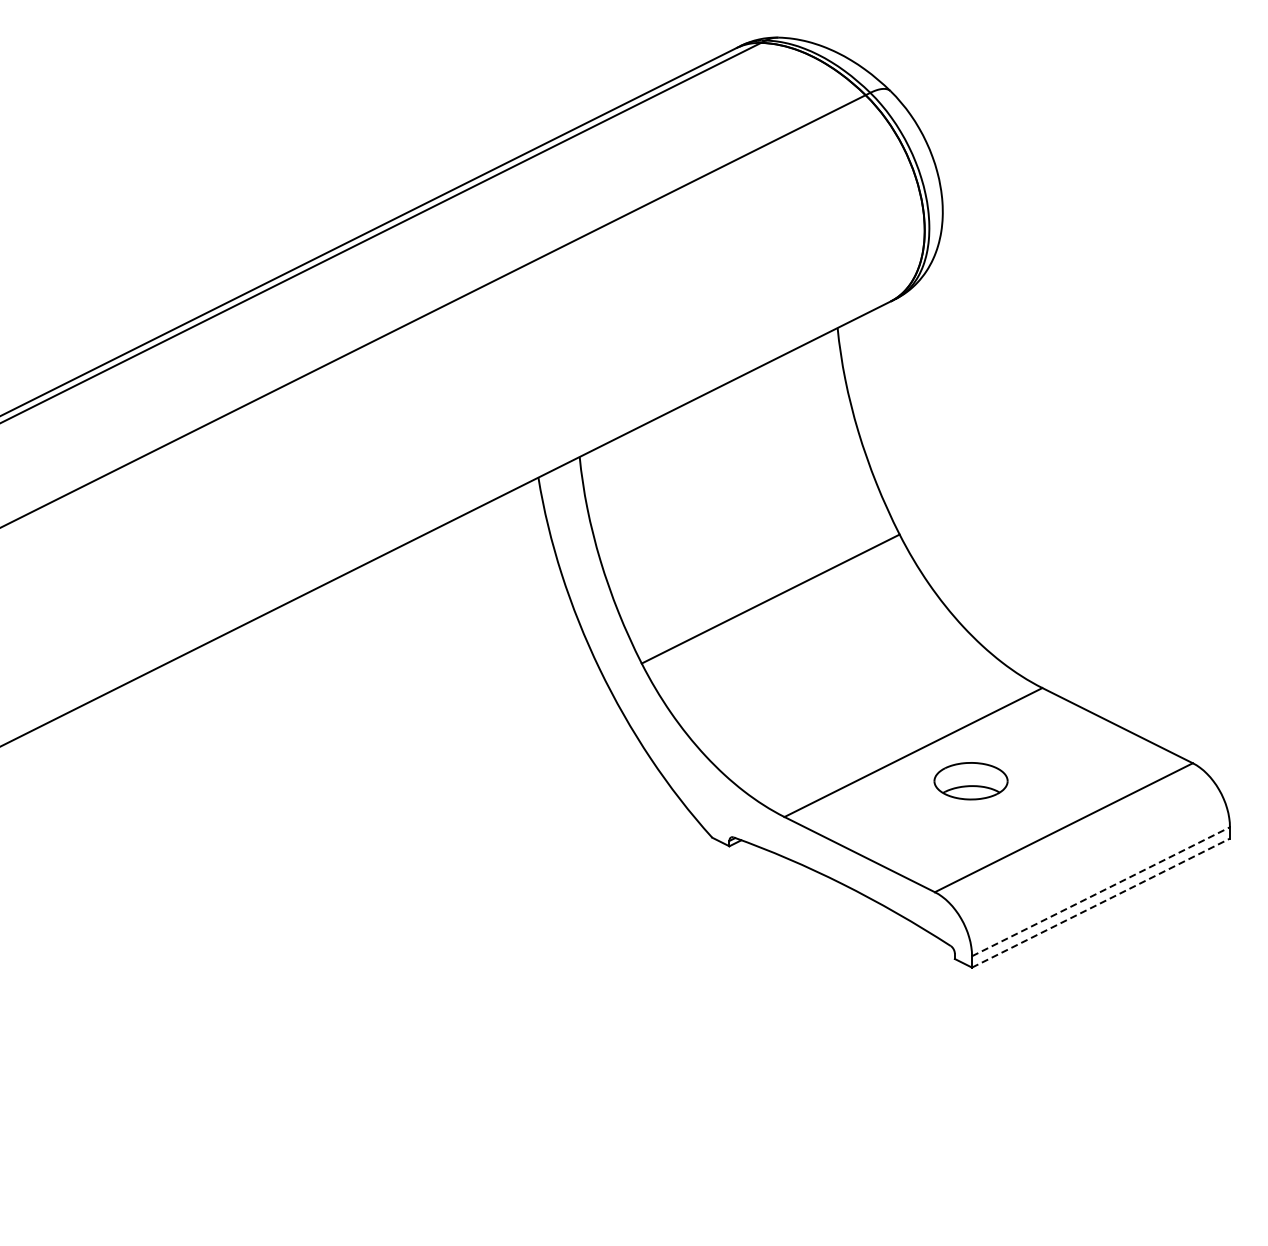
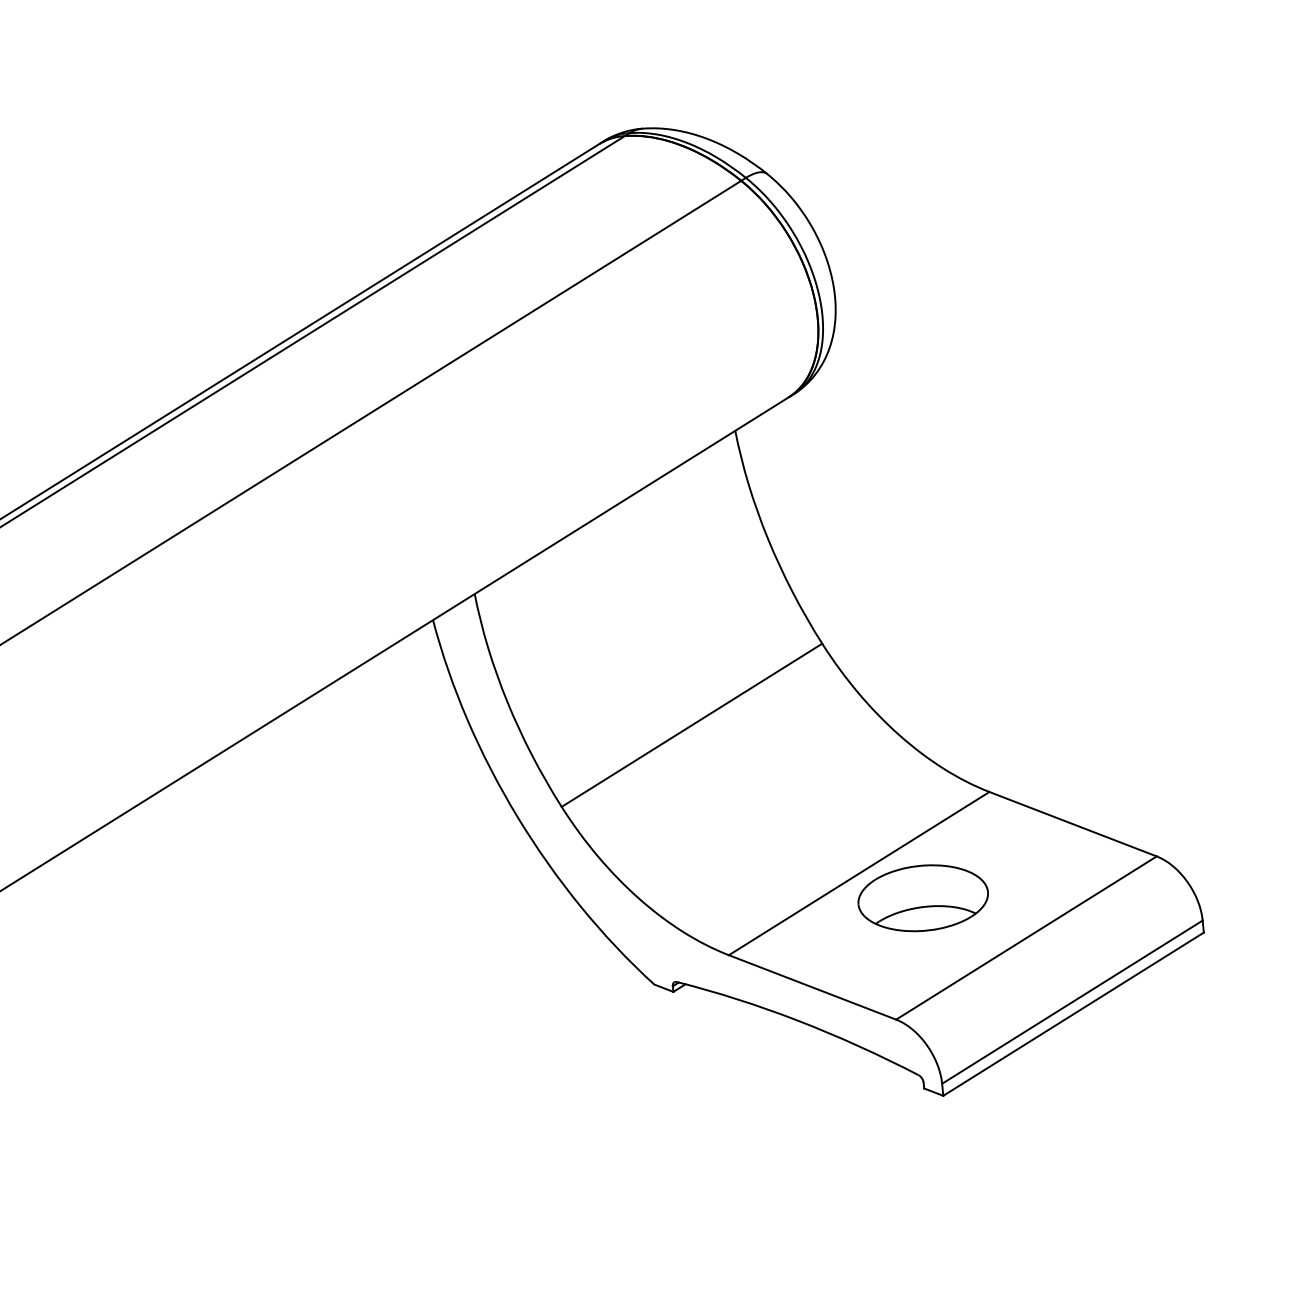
part: (970, 780) -> (922, 897), size x1.67
line: (1101, 891) -> (1072, 1001), dashed -> solid
line: (1101, 902) -> (1074, 1013), dashed -> solid

